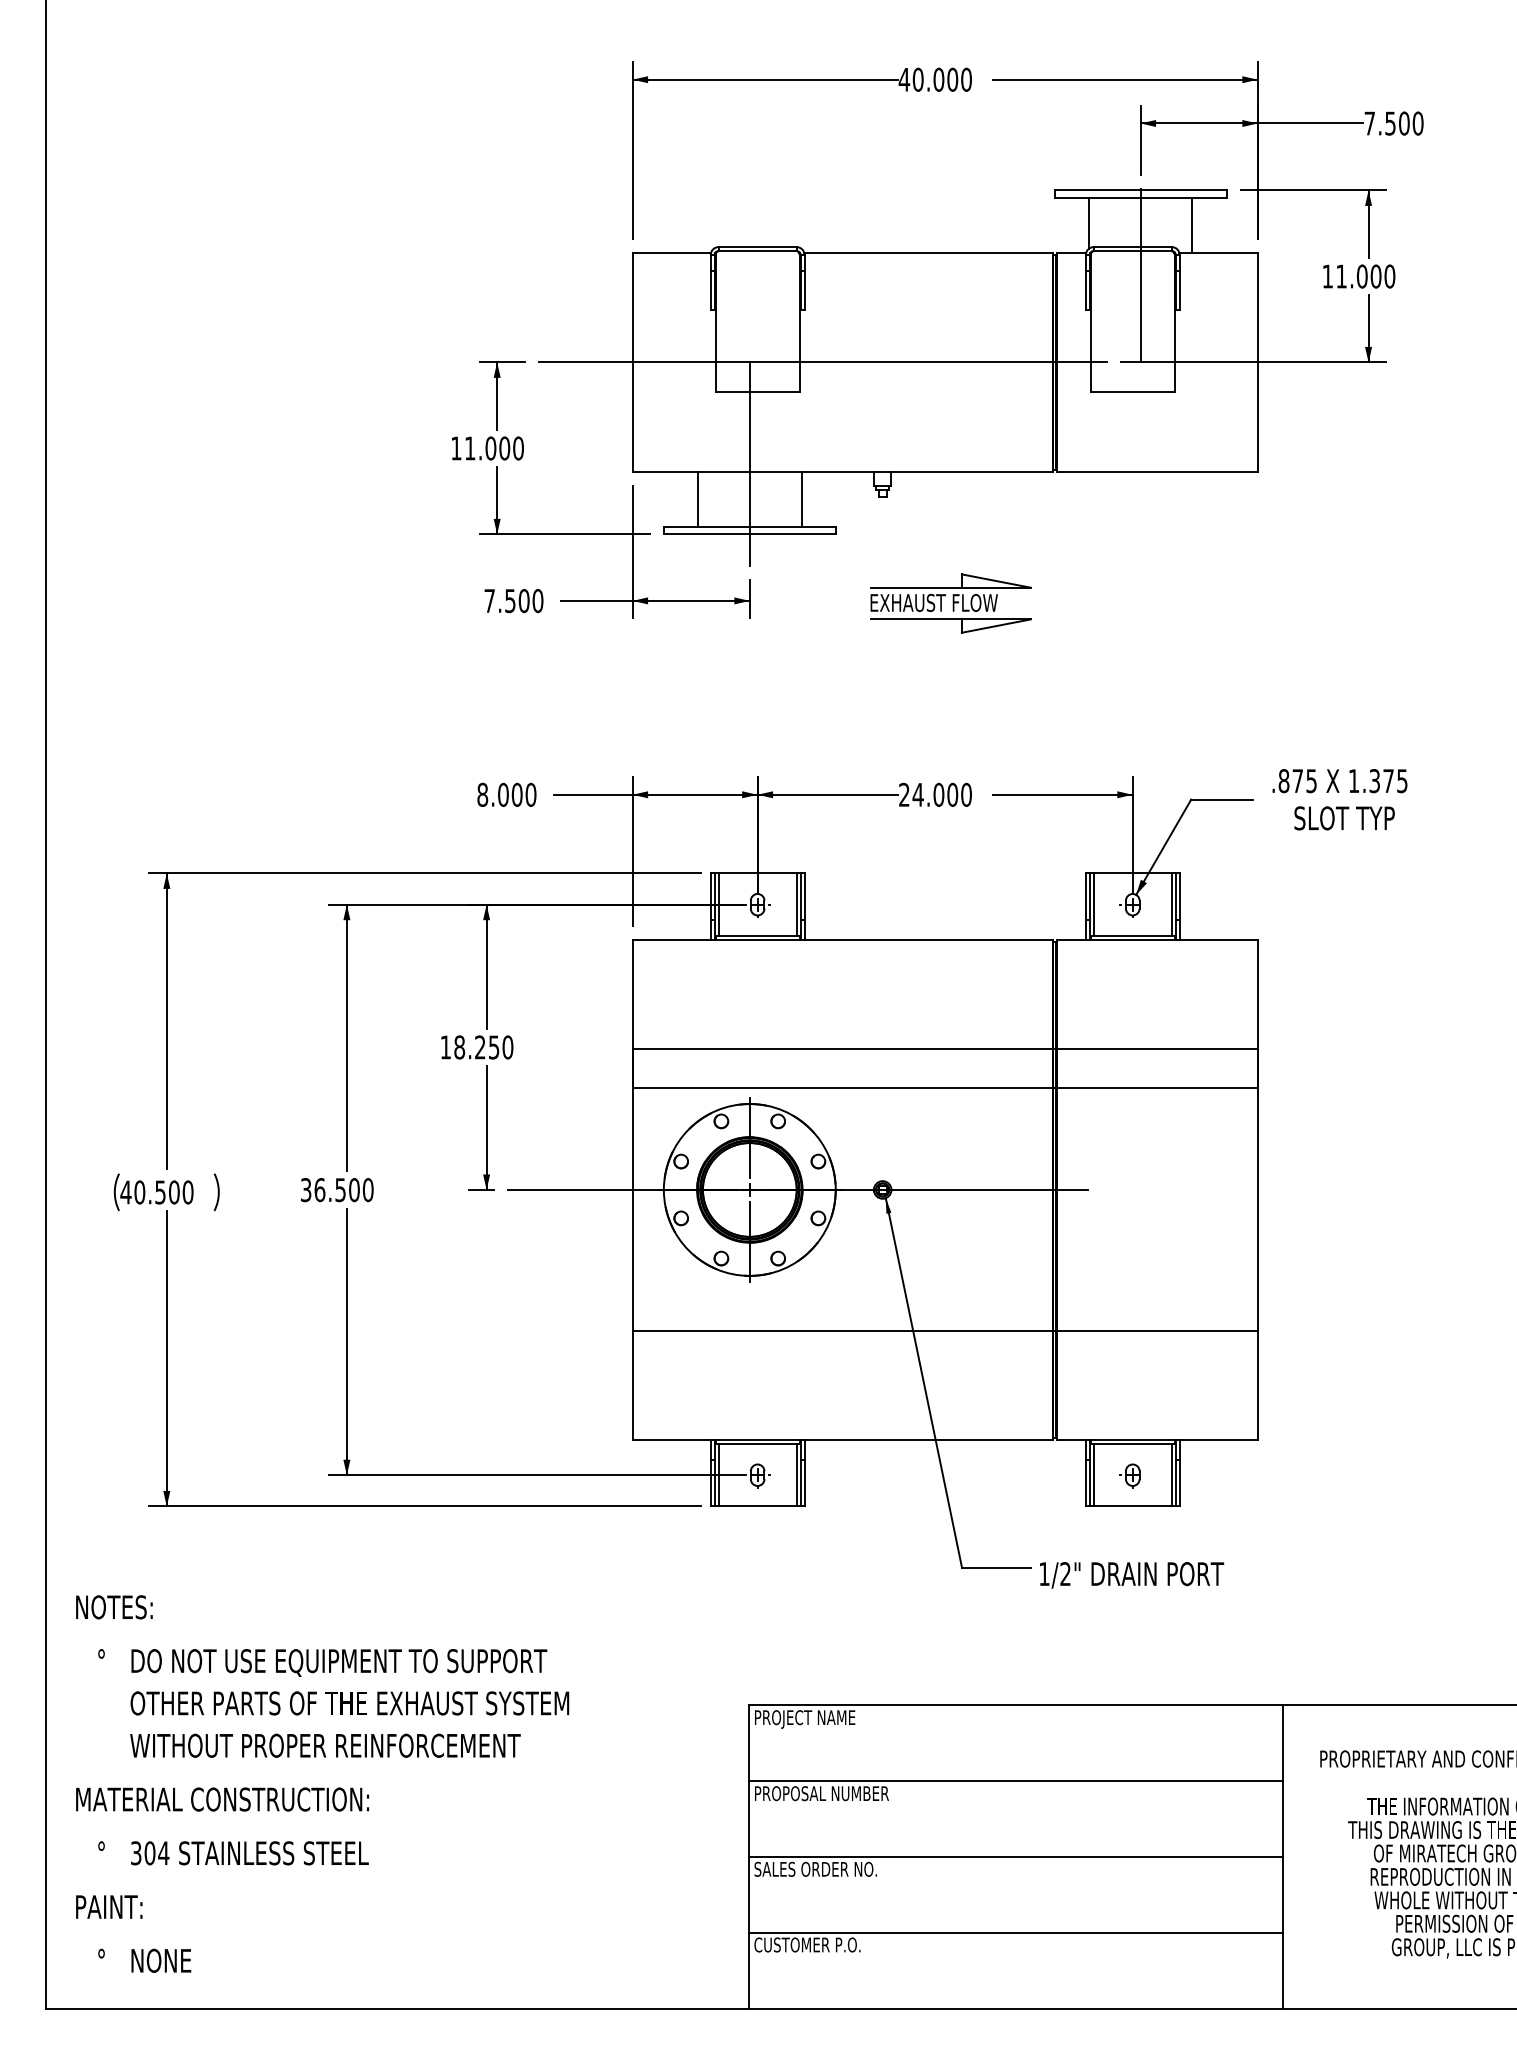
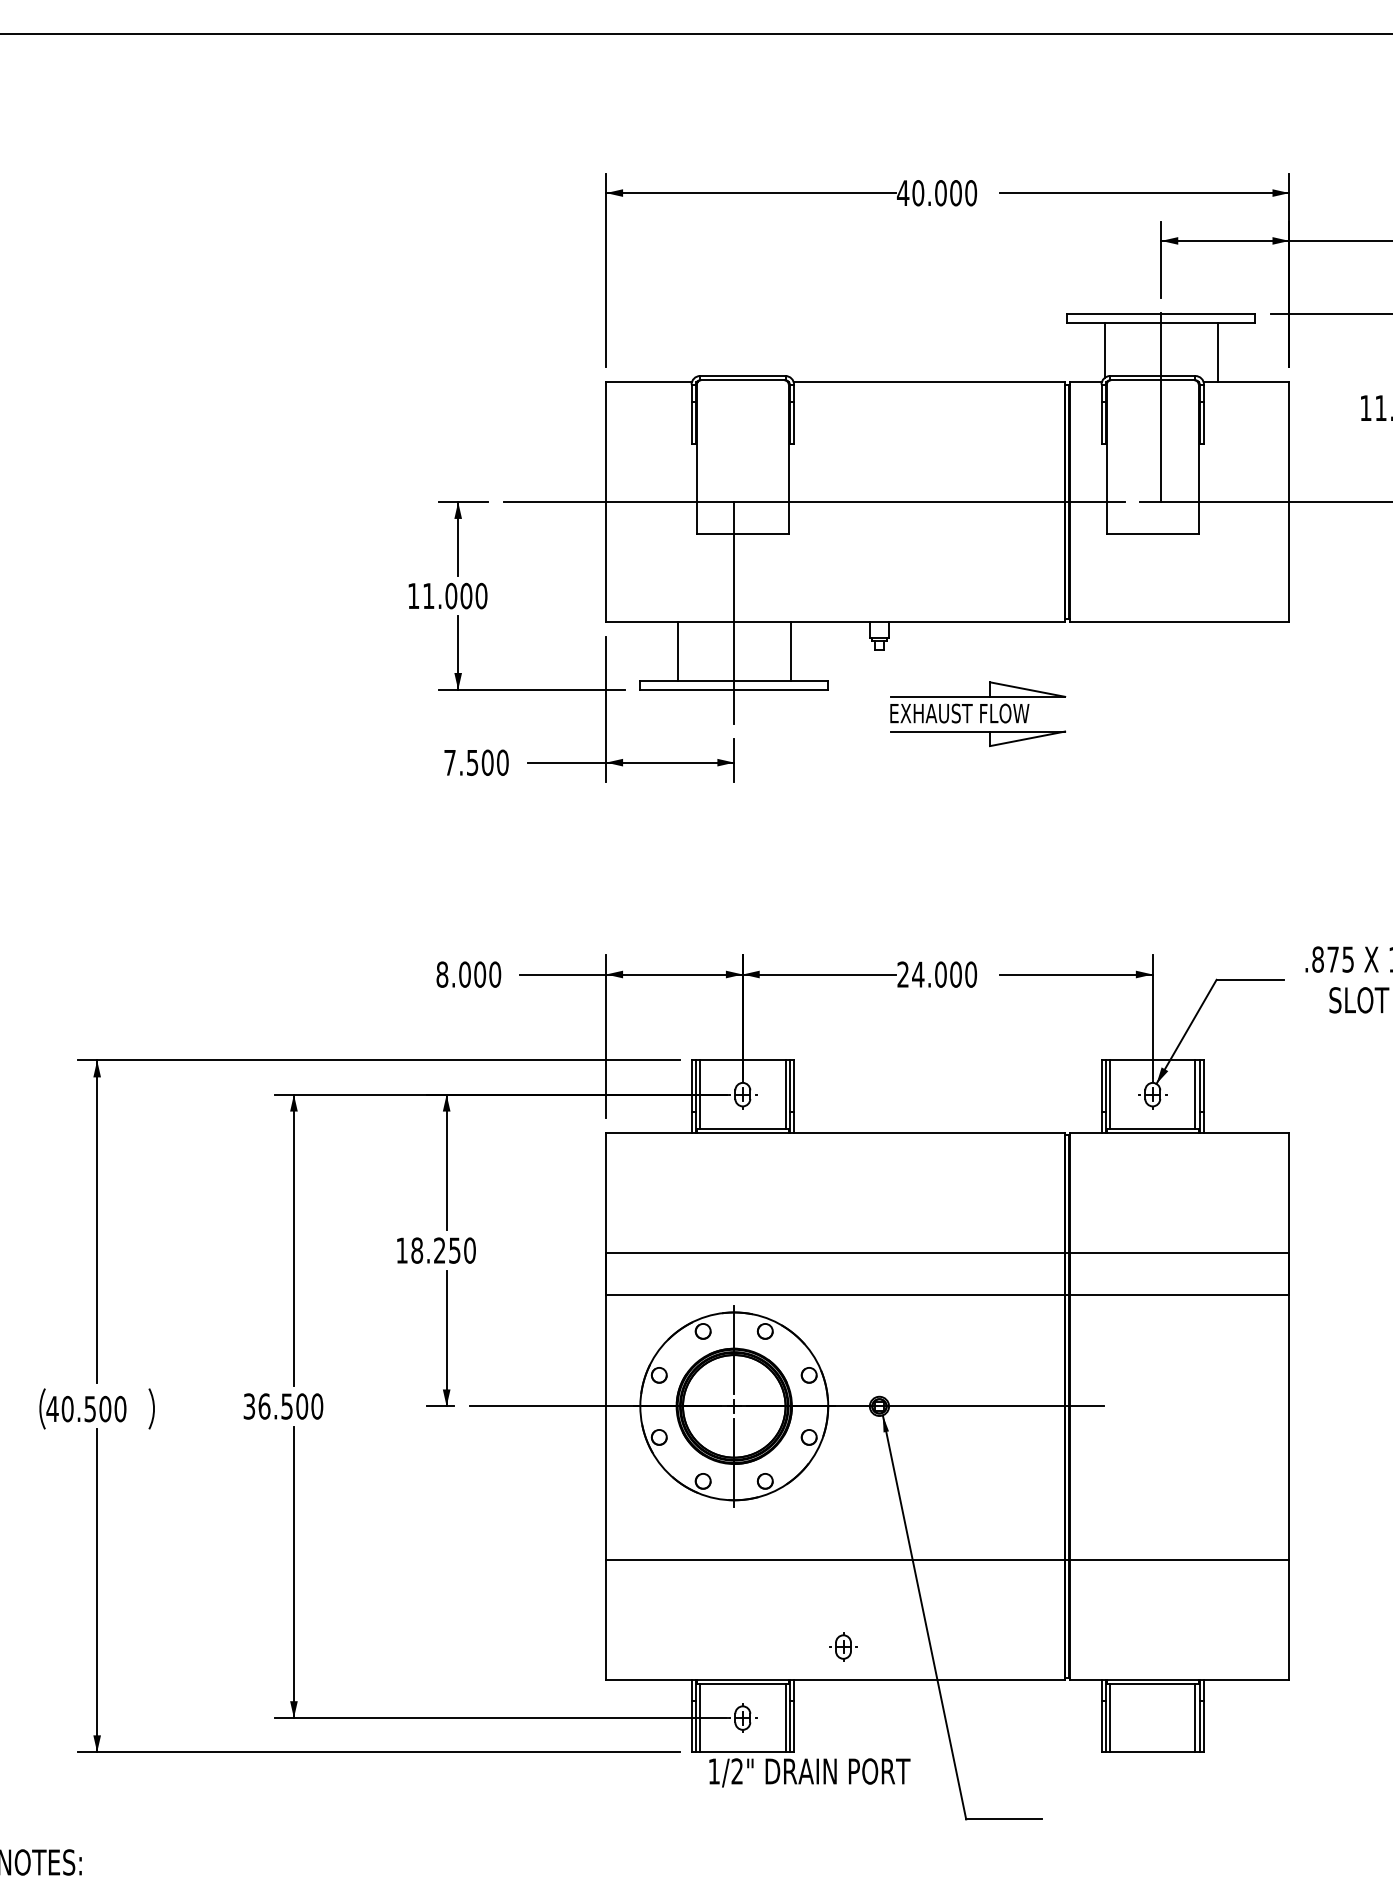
part: (950, 603) -> (977, 714), moved
part: (1129, 1475) -> (839, 1647), moved
text: (1132, 1575) -> (810, 1773), moved

